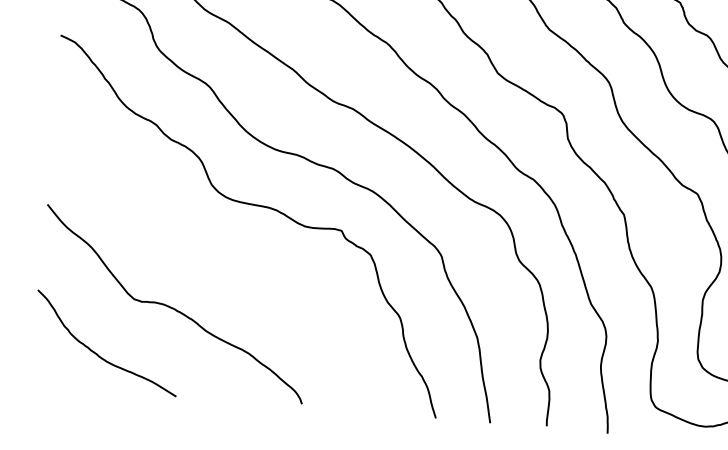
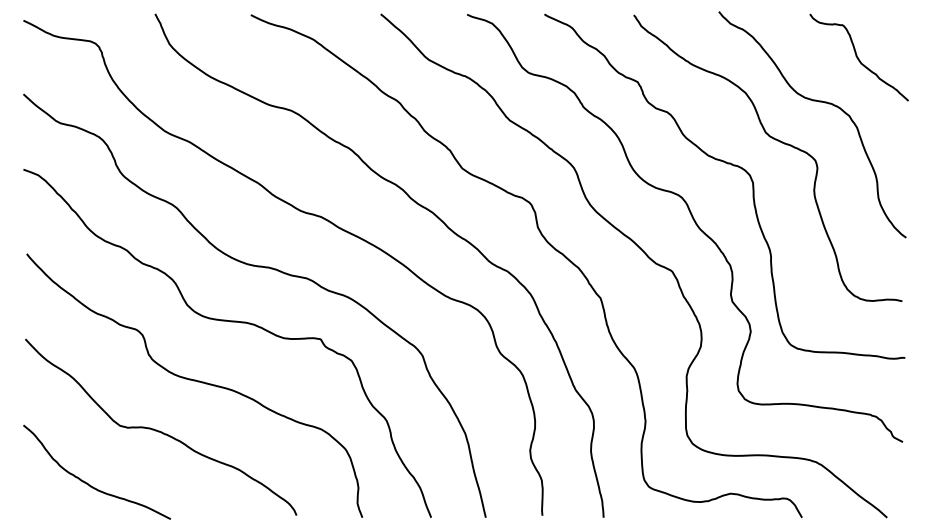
curve: (212, 261) -> (194, 381), added

